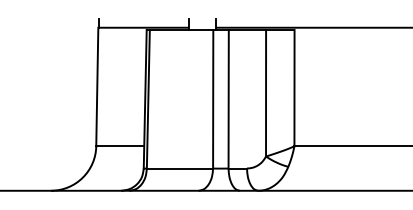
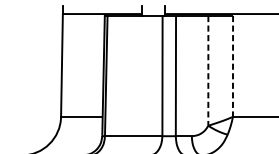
line: (294, 88) -> (233, 66), solid -> dashed
line: (266, 93) -> (208, 71), solid -> dashed

